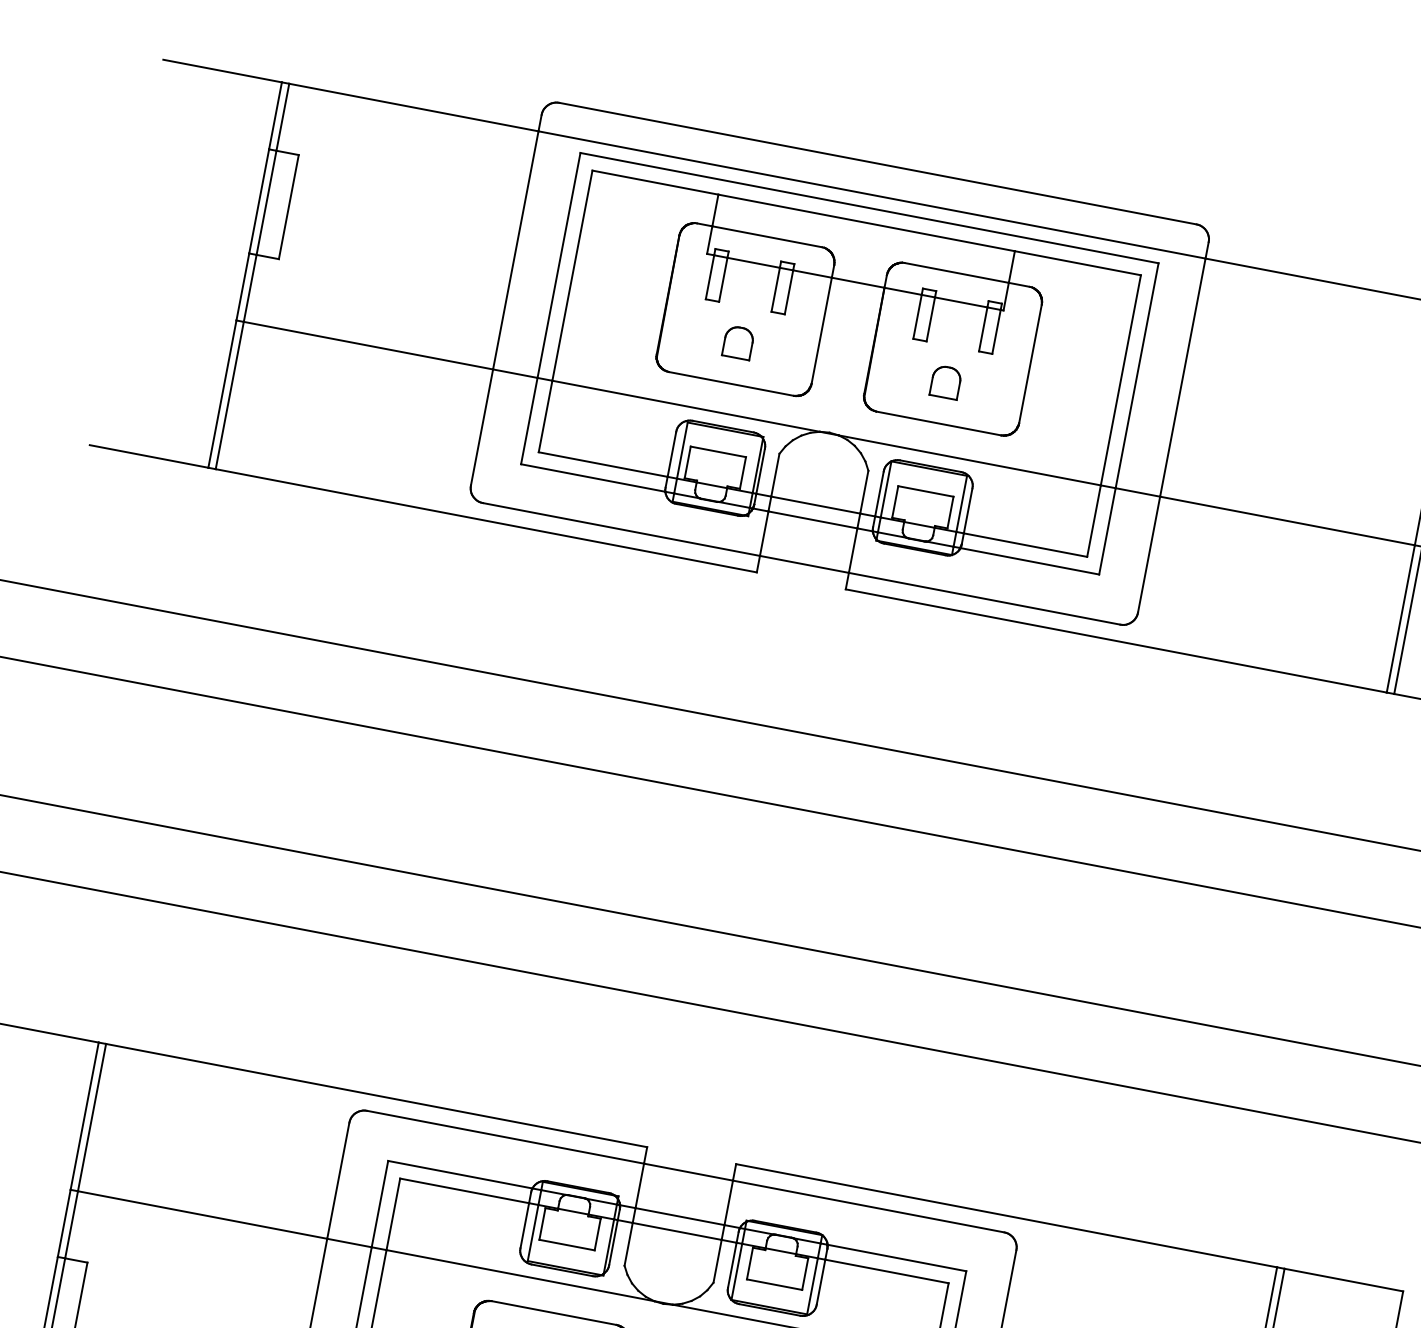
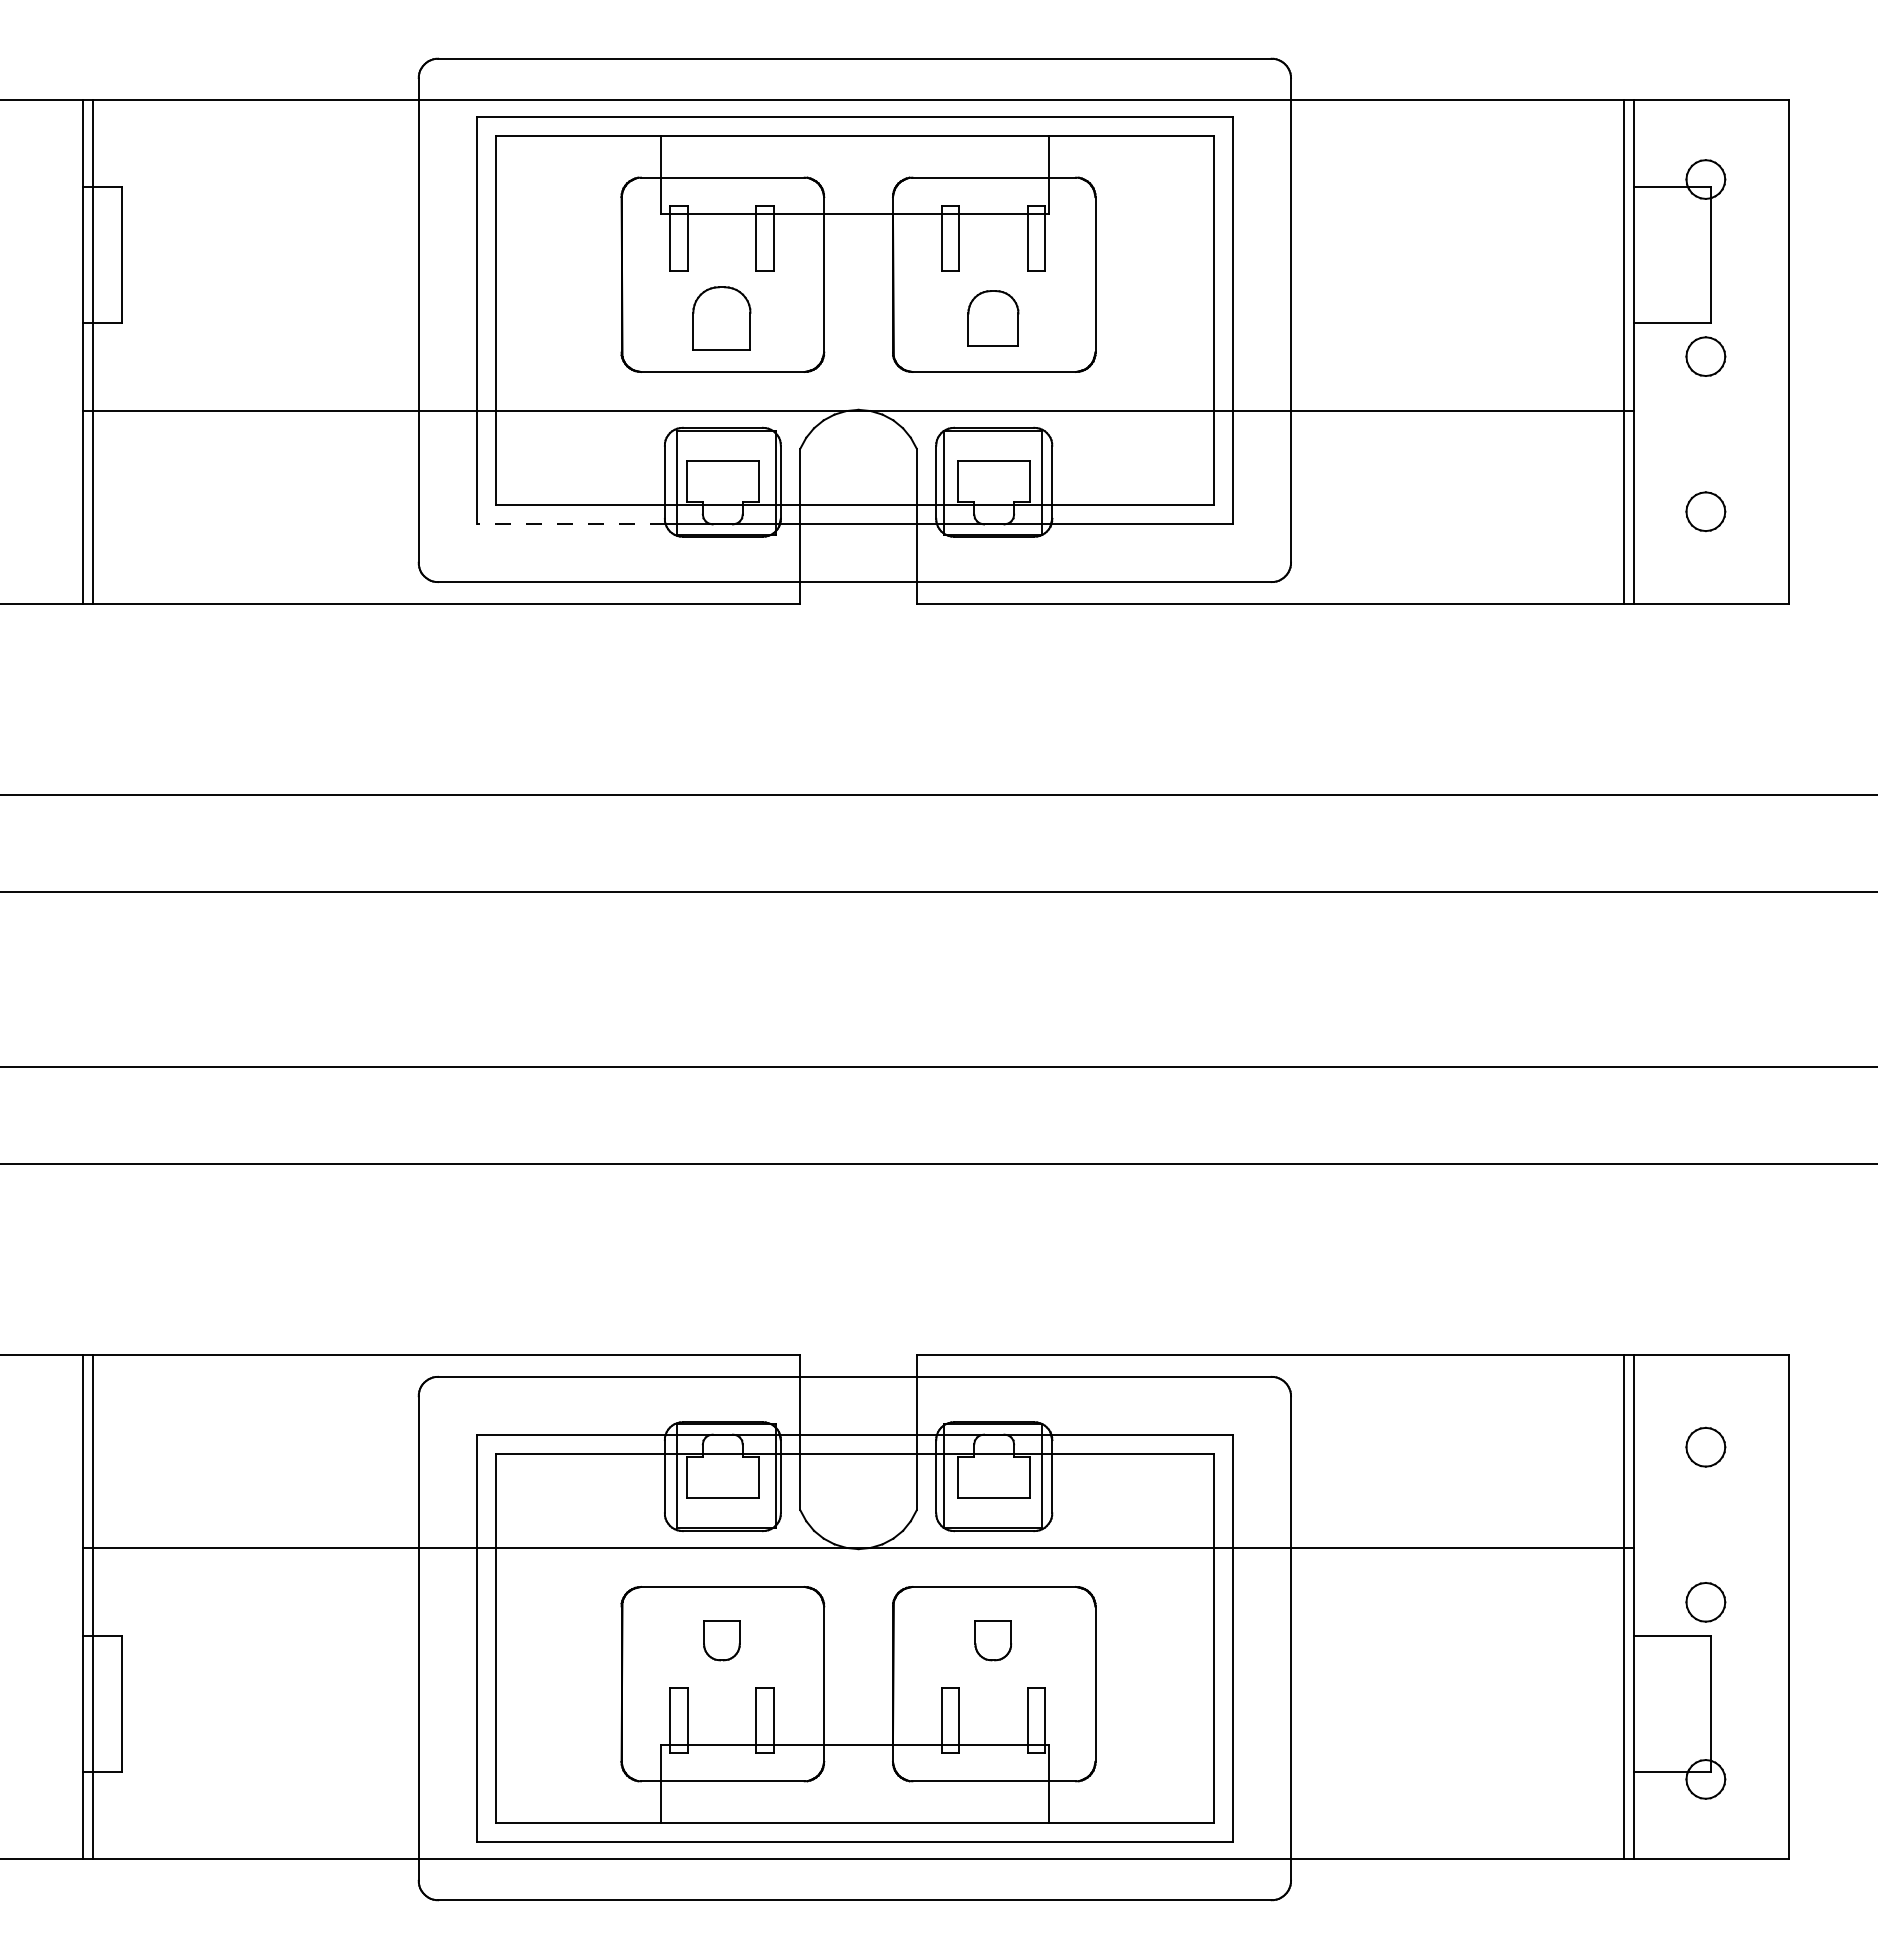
part: (738, 342) -> (721, 317), size x1.6
part: (945, 381) -> (992, 317), size x1.4
line: (592, 477) -> (570, 523), solid -> dashed

